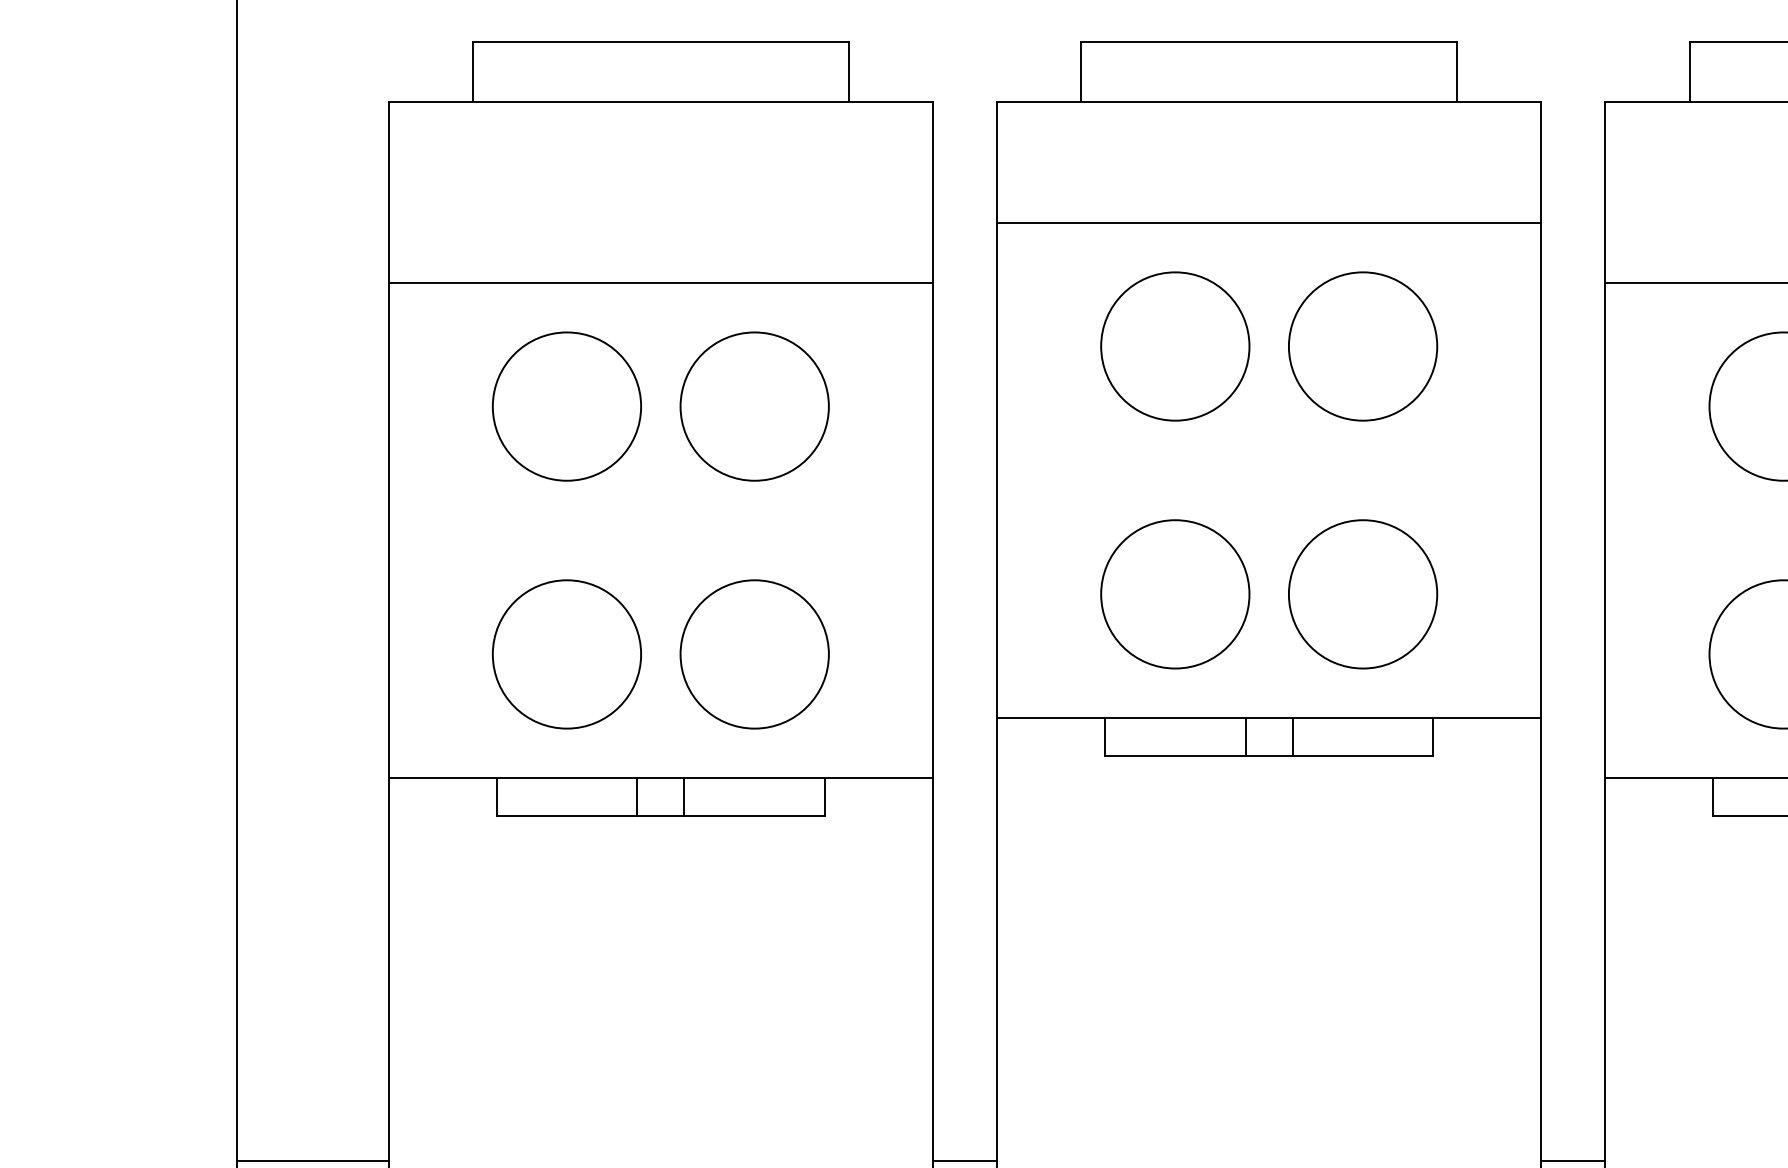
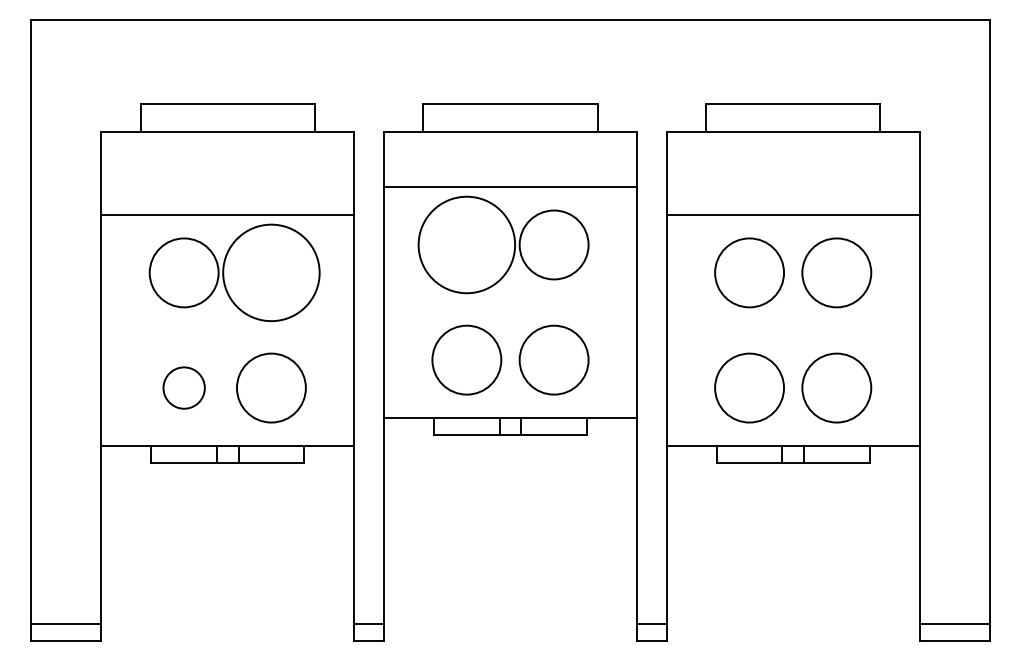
circle: (1174, 345) -> (466, 244), size x1.4
circle: (752, 405) -> (270, 272), size x1.4
circle: (565, 653) -> (183, 387), size x0.6

